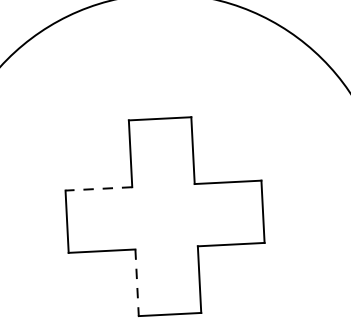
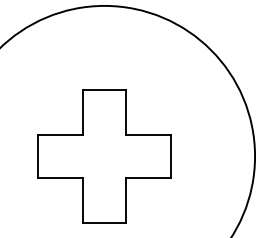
line: (98, 189) -> (60, 135), dashed -> solid
line: (137, 283) -> (83, 200), dashed -> solid

